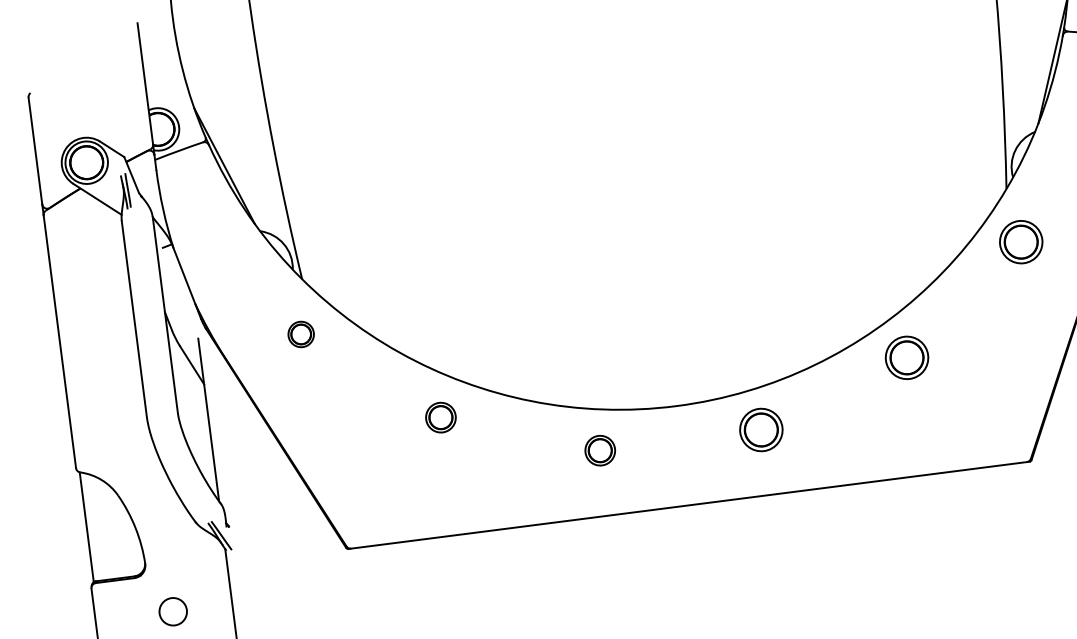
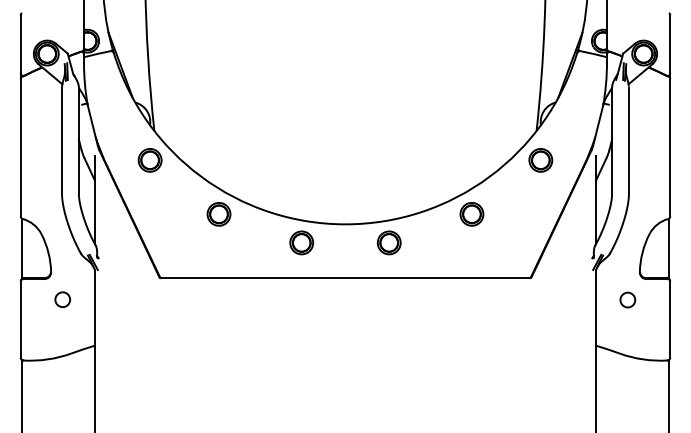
part: (300, 334) -> (149, 160), size x1.67
part: (440, 417) -> (218, 214), size x1.43
part: (599, 449) -> (301, 242), size x1.43

